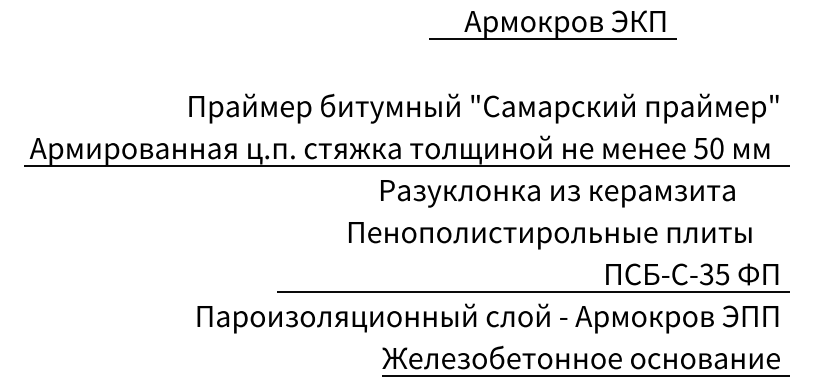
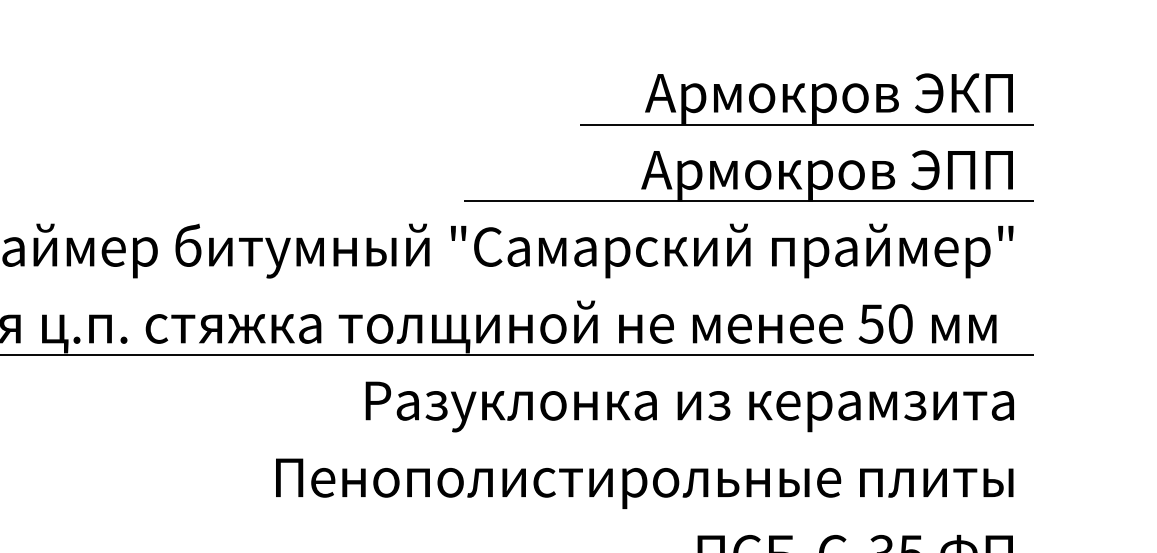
part: (552, 24) -> (806, 98), moved
part: (634, 67) -> (749, 175), added
text: (557, 193) -> (689, 406), moved
text: (550, 235) -> (645, 483), moved

